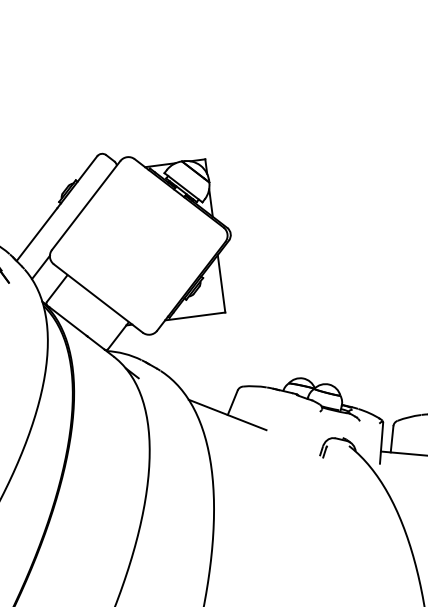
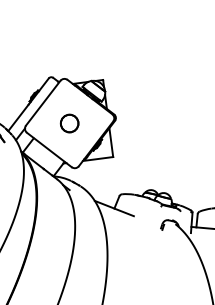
part: (138, 245) -> (69, 123), added

